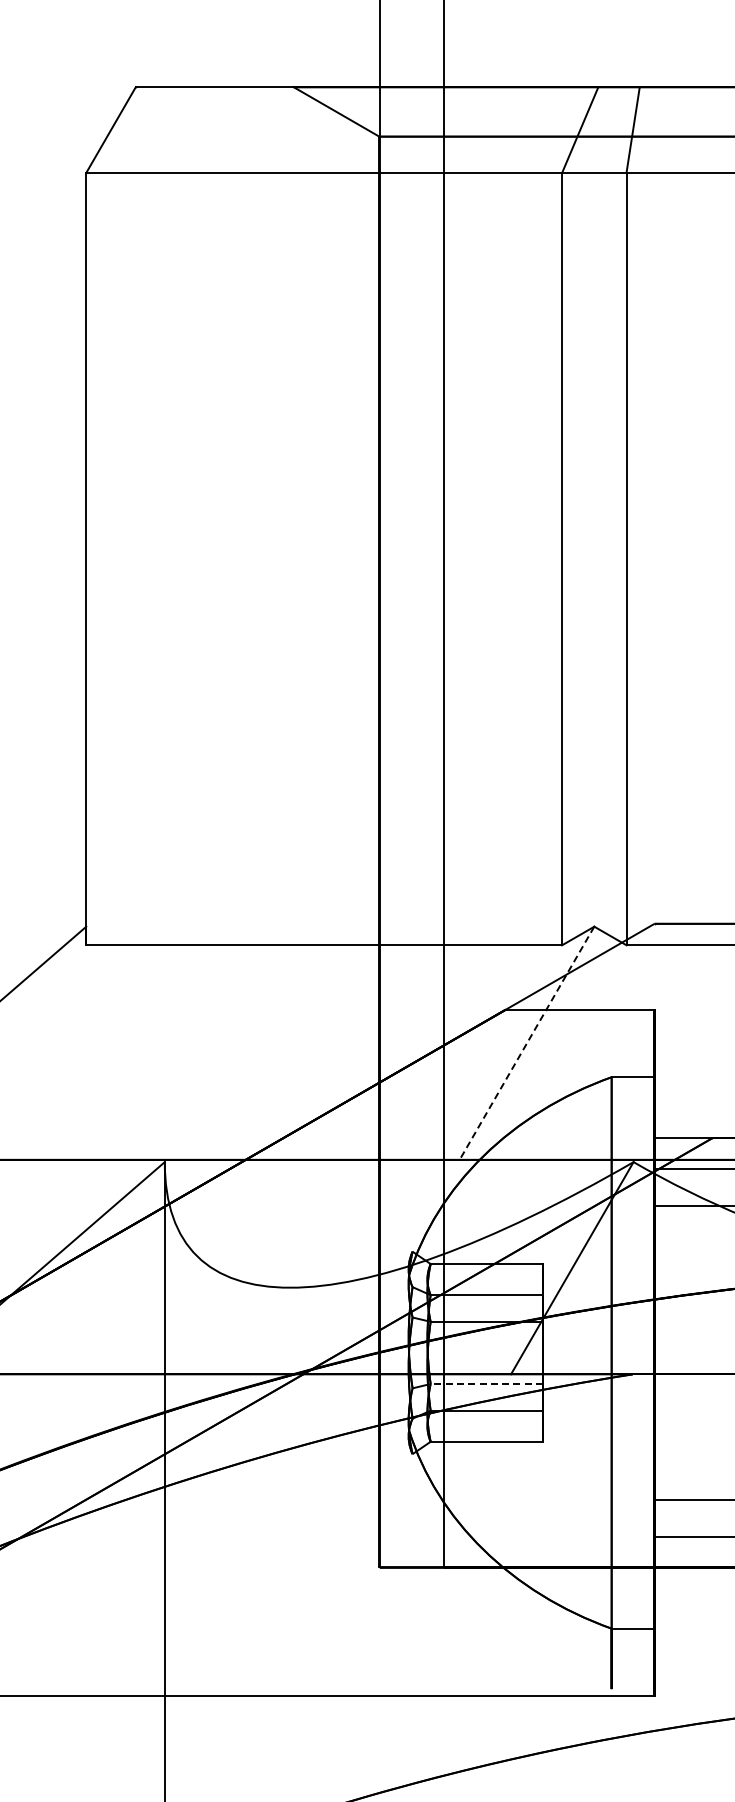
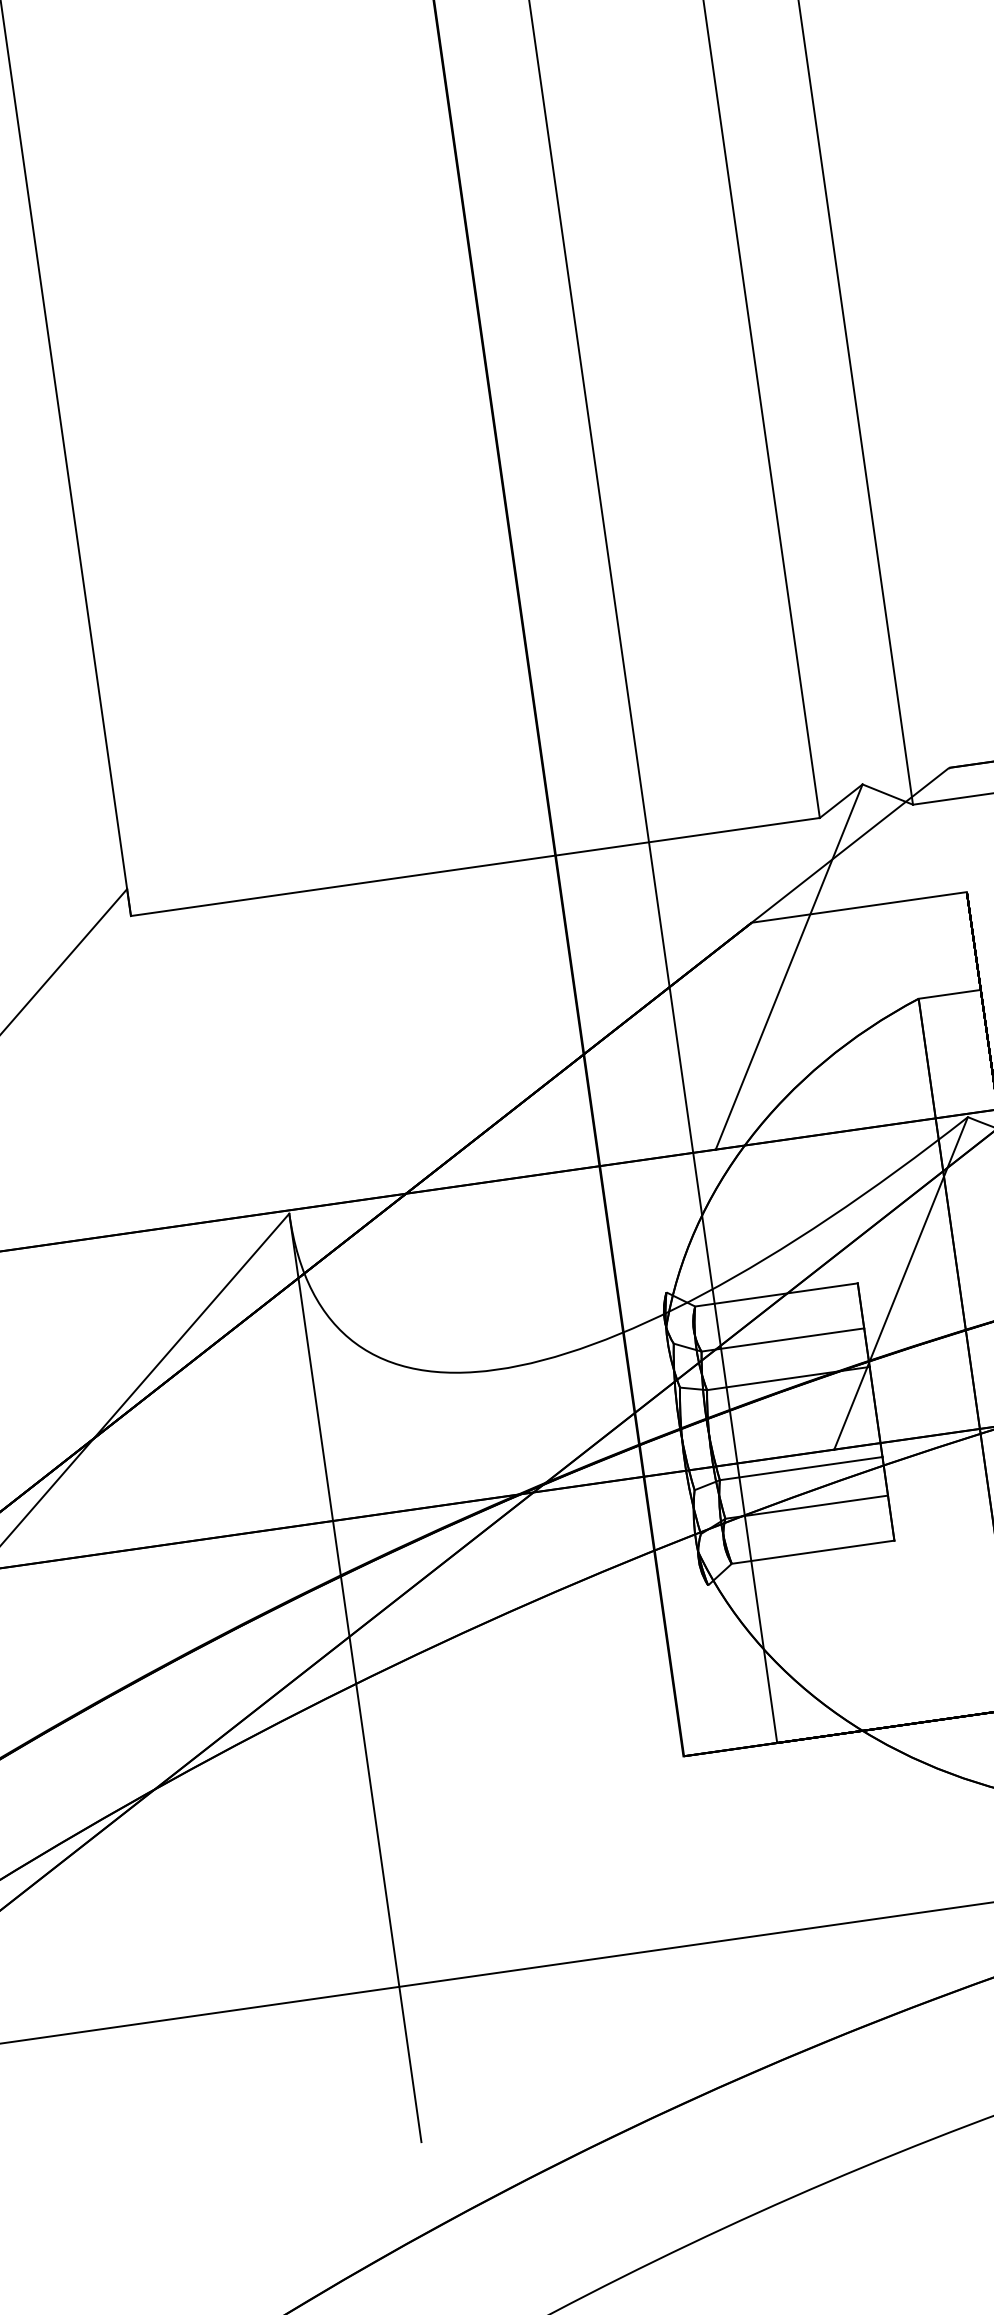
line: (527, 1043) -> (789, 967), dashed -> solid
line: (486, 1384) -> (800, 1469), dashed -> solid

